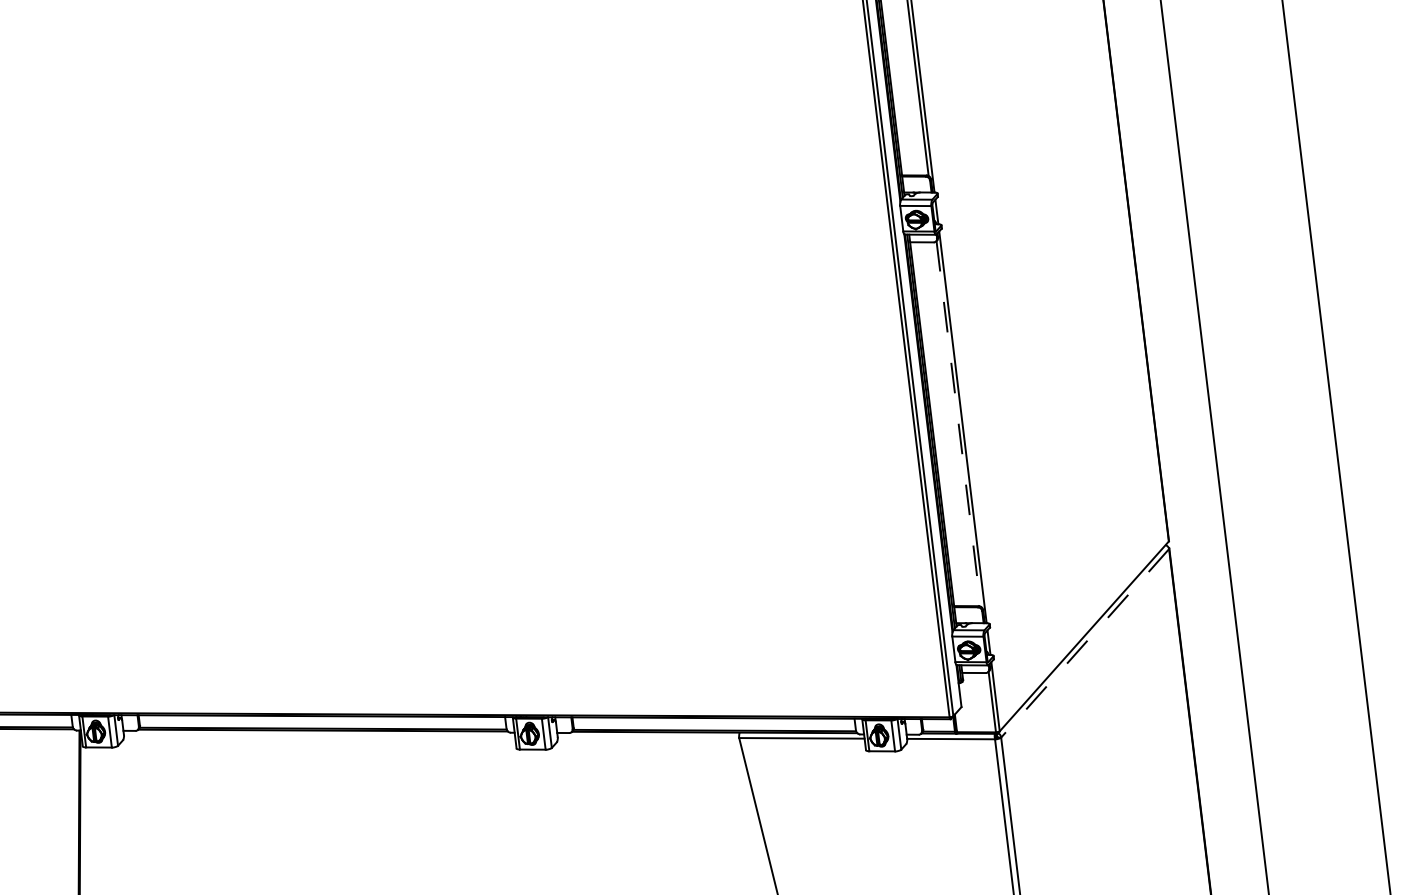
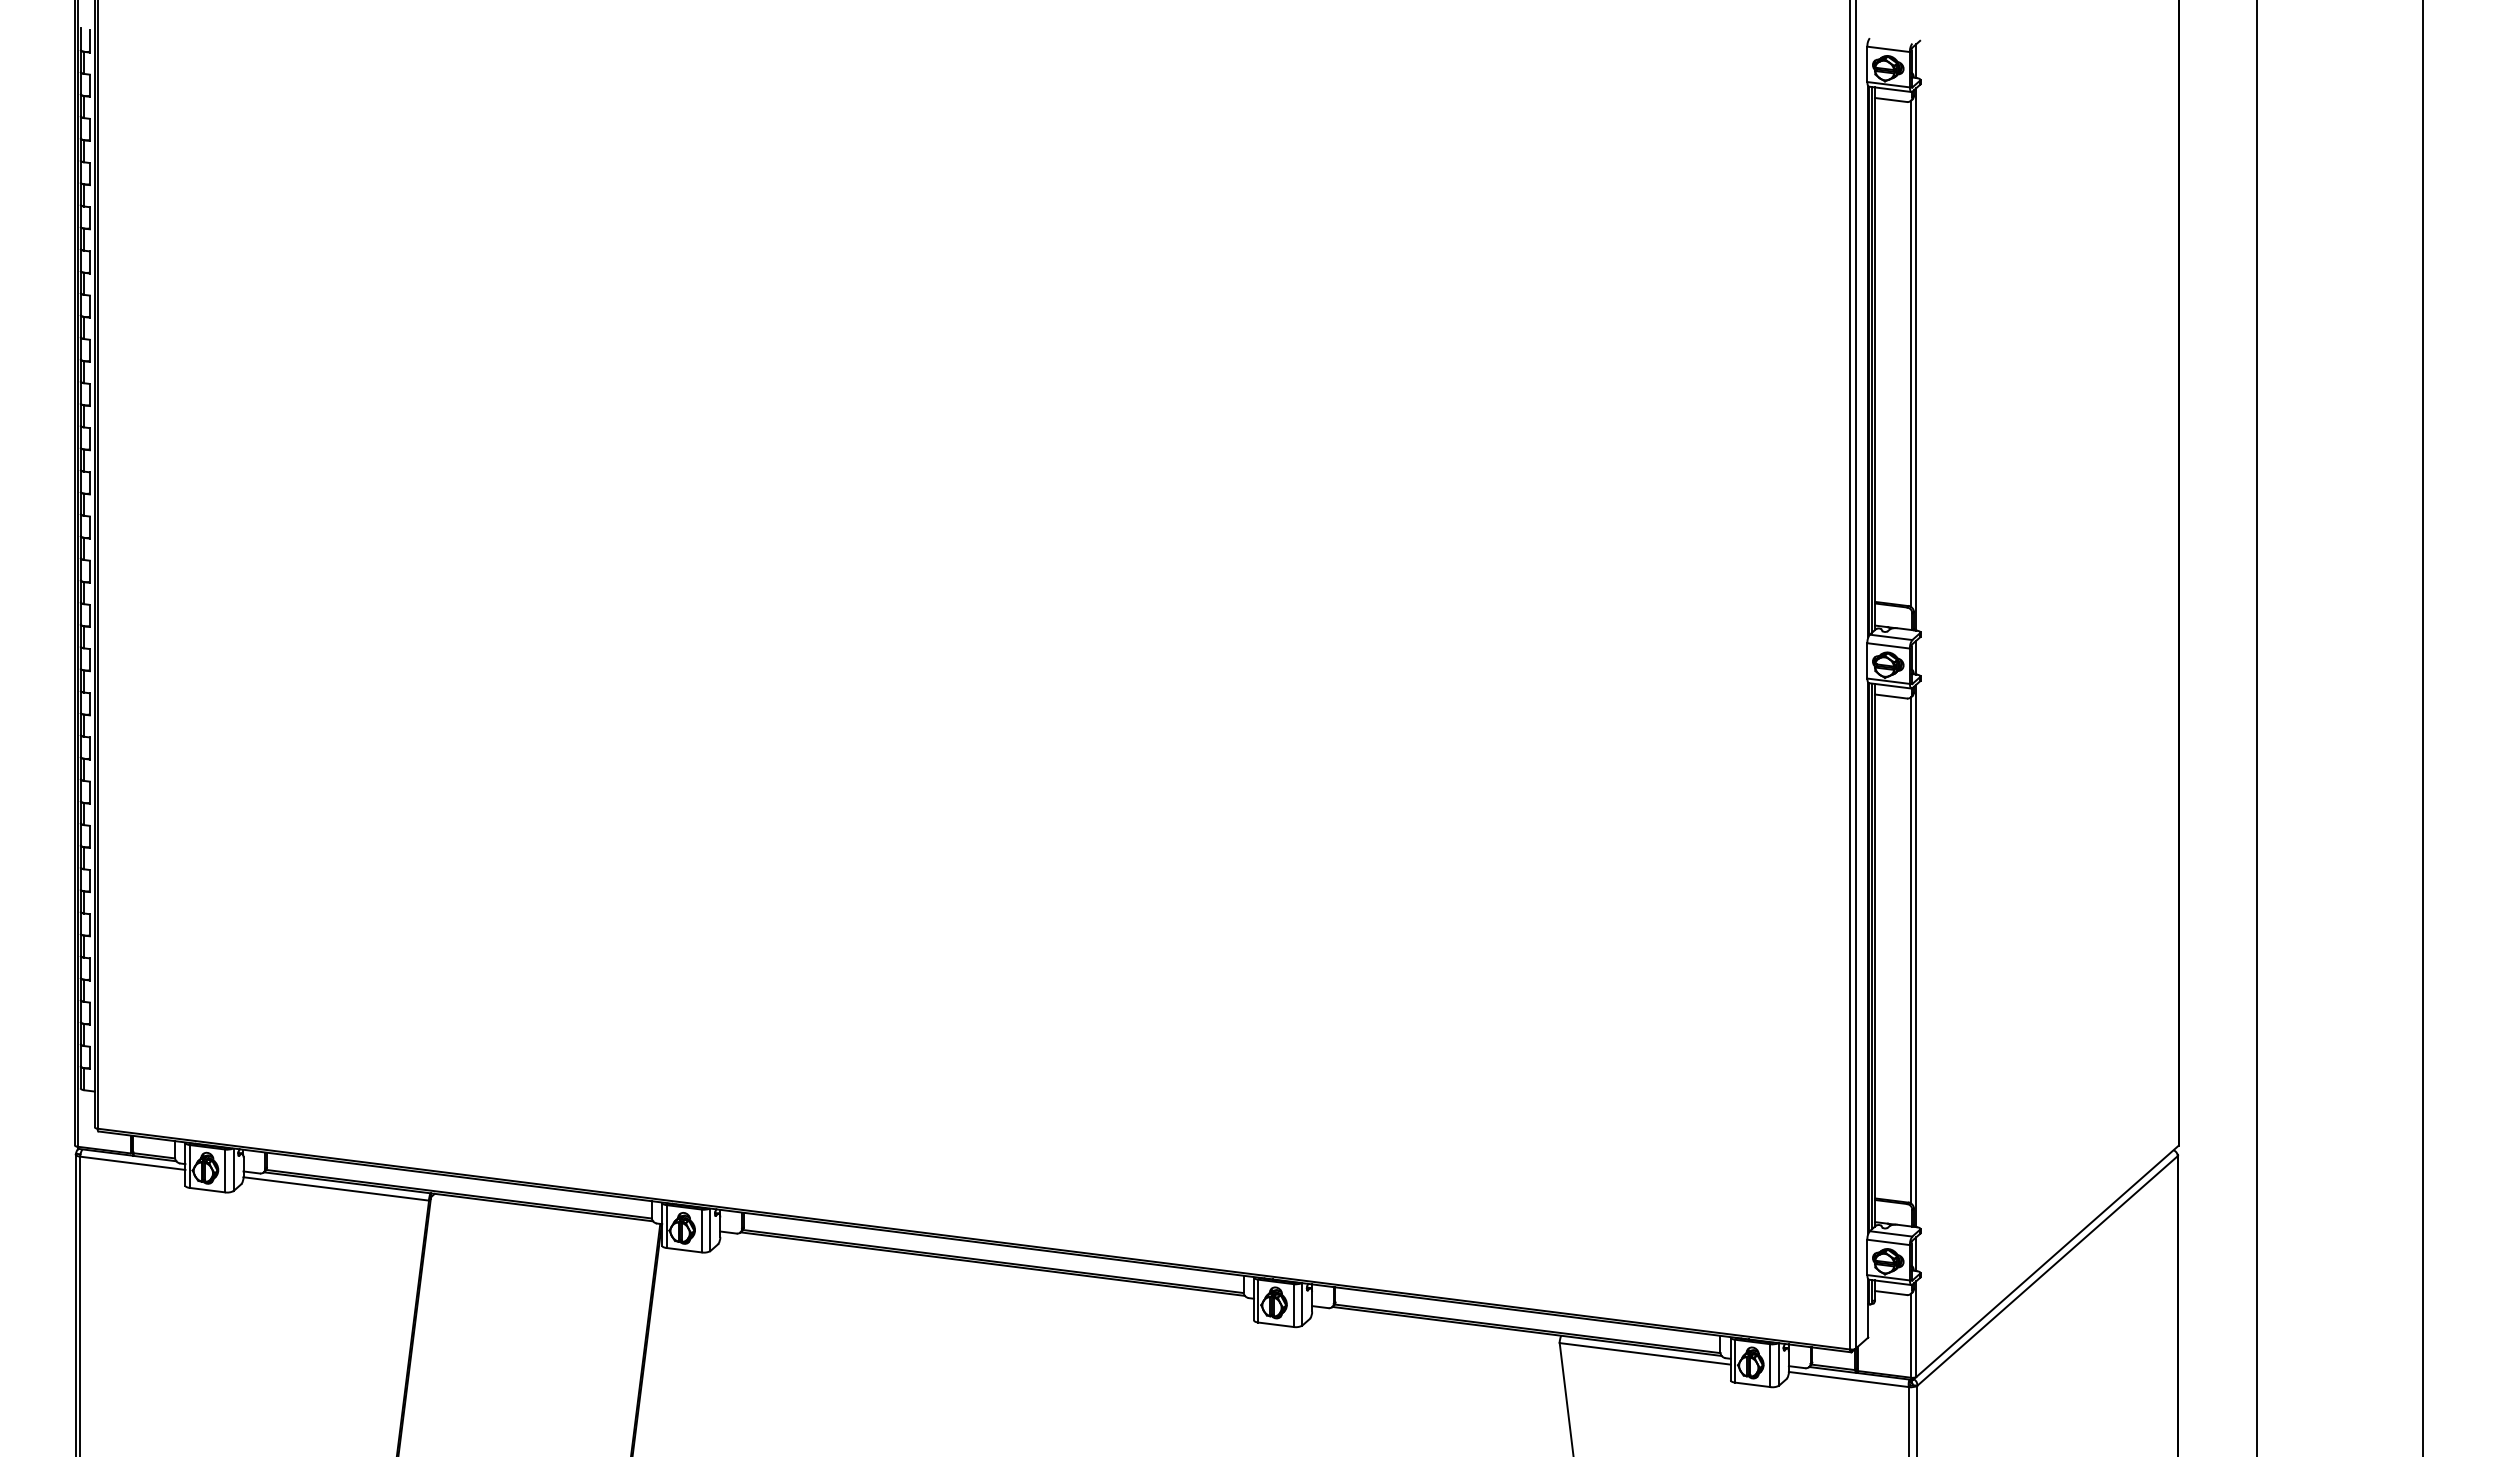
line: (958, 423) -> (1911, 950), dashed -> solid
line: (1085, 643) -> (2047, 1270), dashed -> solid

